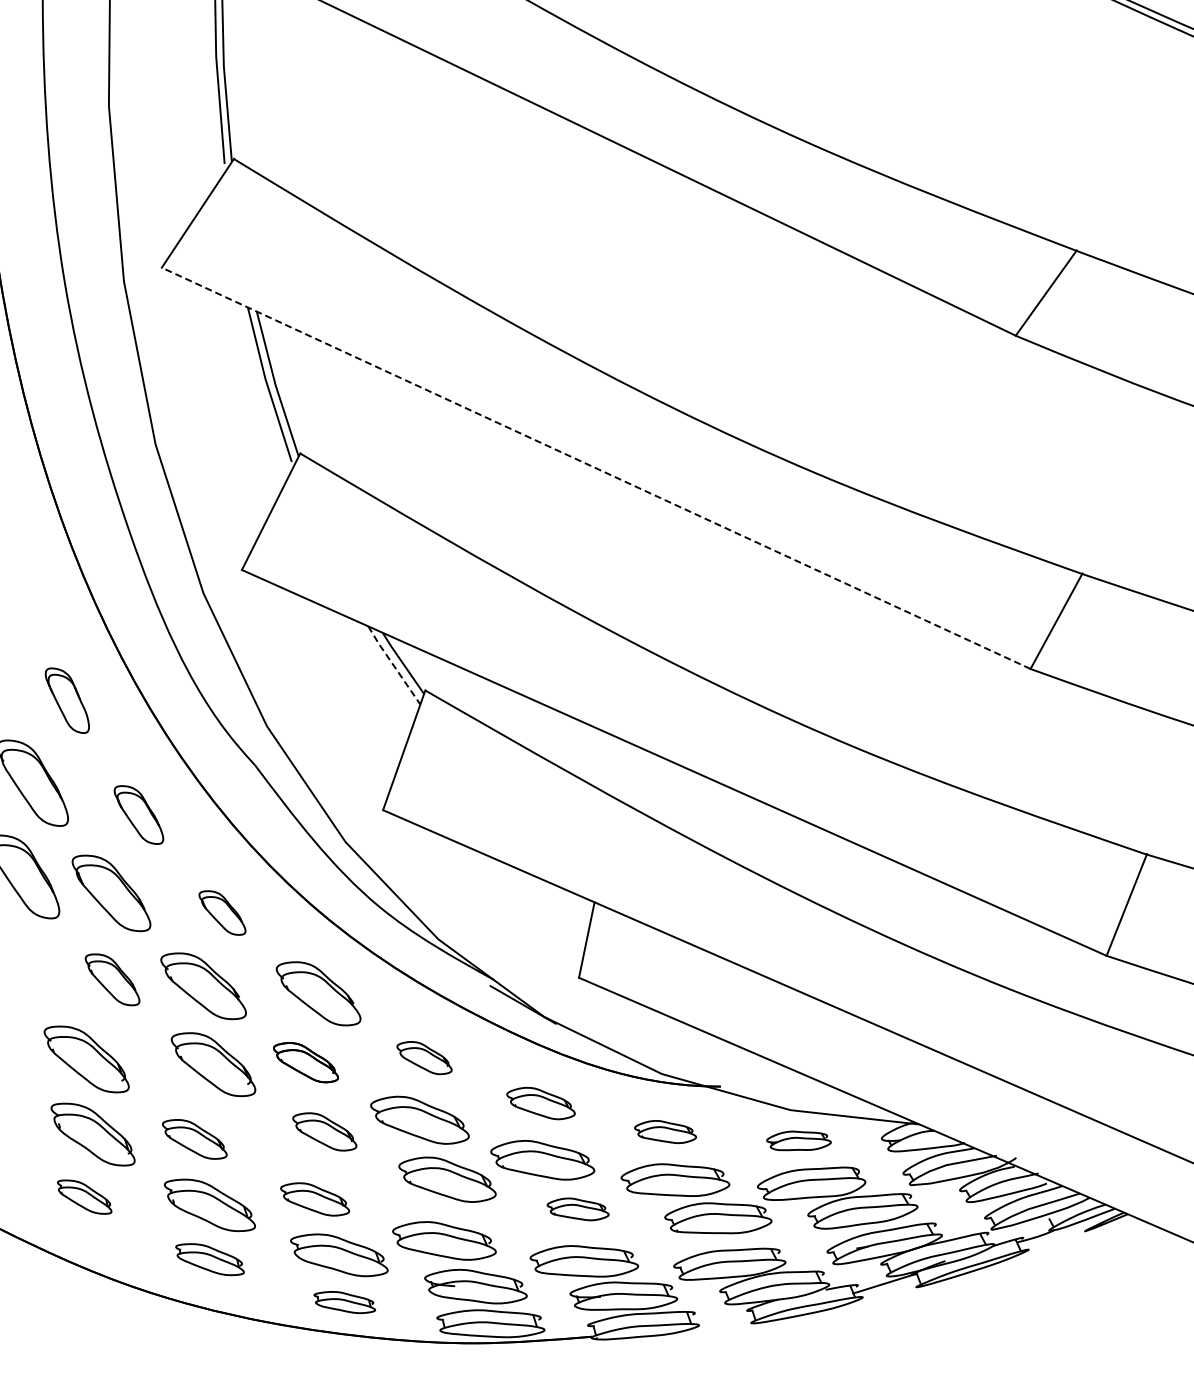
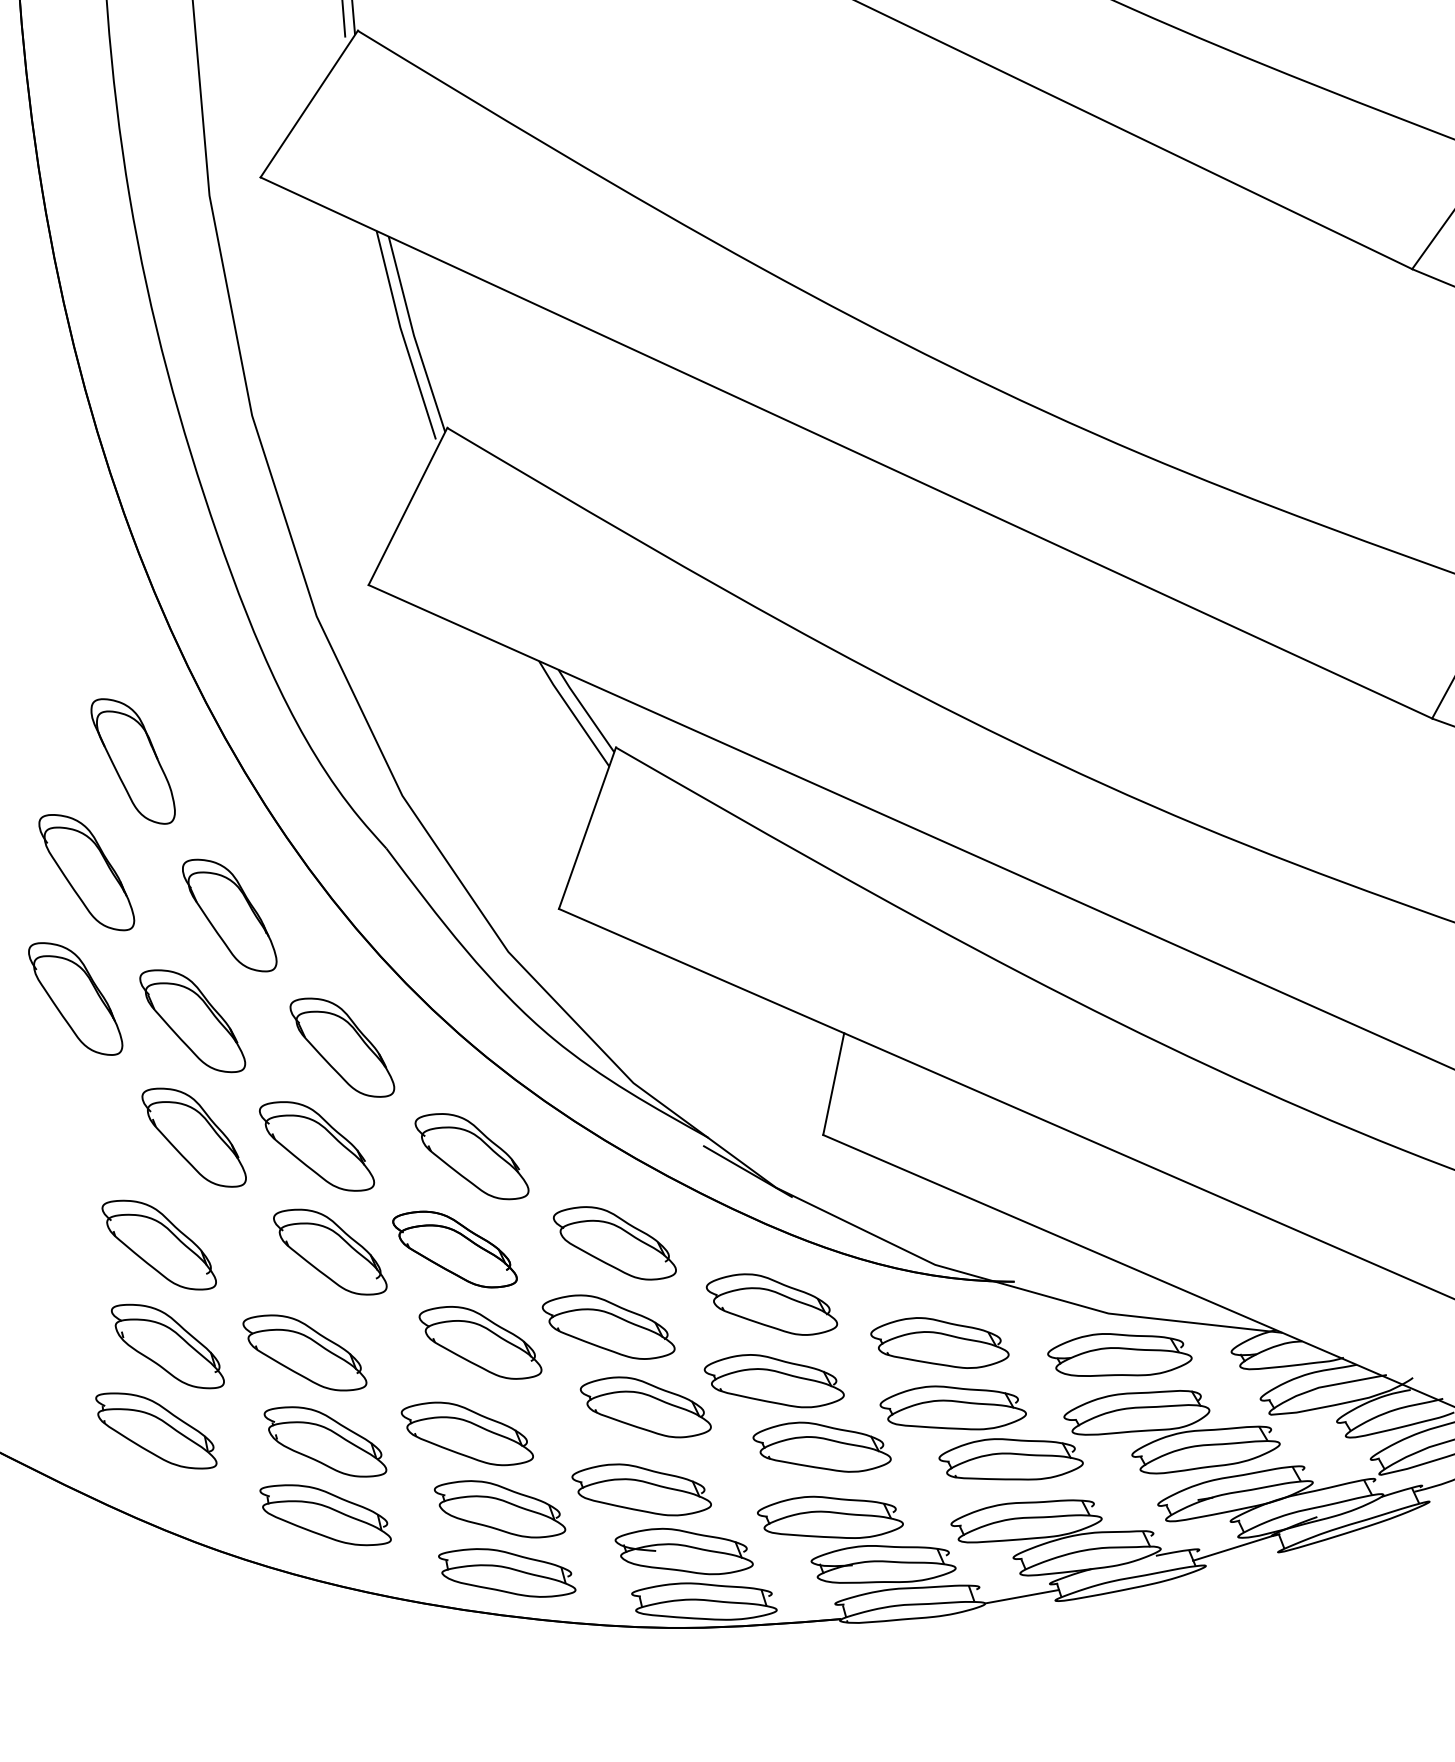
line: (595, 468) -> (845, 448), dashed -> solid
line: (393, 665) -> (573, 713), dashed -> solid
part: (67, 700) -> (133, 761), size x1.43
part: (138, 814) -> (229, 914), size x1.43
part: (222, 912) -> (342, 1046), size x1.67
part: (112, 979) -> (194, 1137), size x1.43
part: (424, 1057) -> (614, 1242), size x1.67
part: (305, 1062) -> (454, 1249), size x1.43
part: (540, 1103) -> (771, 1304), size x1.43
part: (324, 1131) -> (479, 1342), size x1.43
part: (665, 1131) -> (939, 1342), size x1.67
part: (194, 1139) -> (304, 1353), size x1.43
part: (798, 1140) -> (1119, 1354), size x1.67
part: (84, 1196) -> (156, 1429), size x1.67
part: (314, 1199) -> (466, 1434), size x1.43
part: (577, 1209) -> (821, 1447), size x1.67
part: (209, 1259) -> (324, 1514), size x1.43
part: (344, 1302) -> (506, 1572), size x1.67
line: (725, 1320) -> (1020, 1597), added

